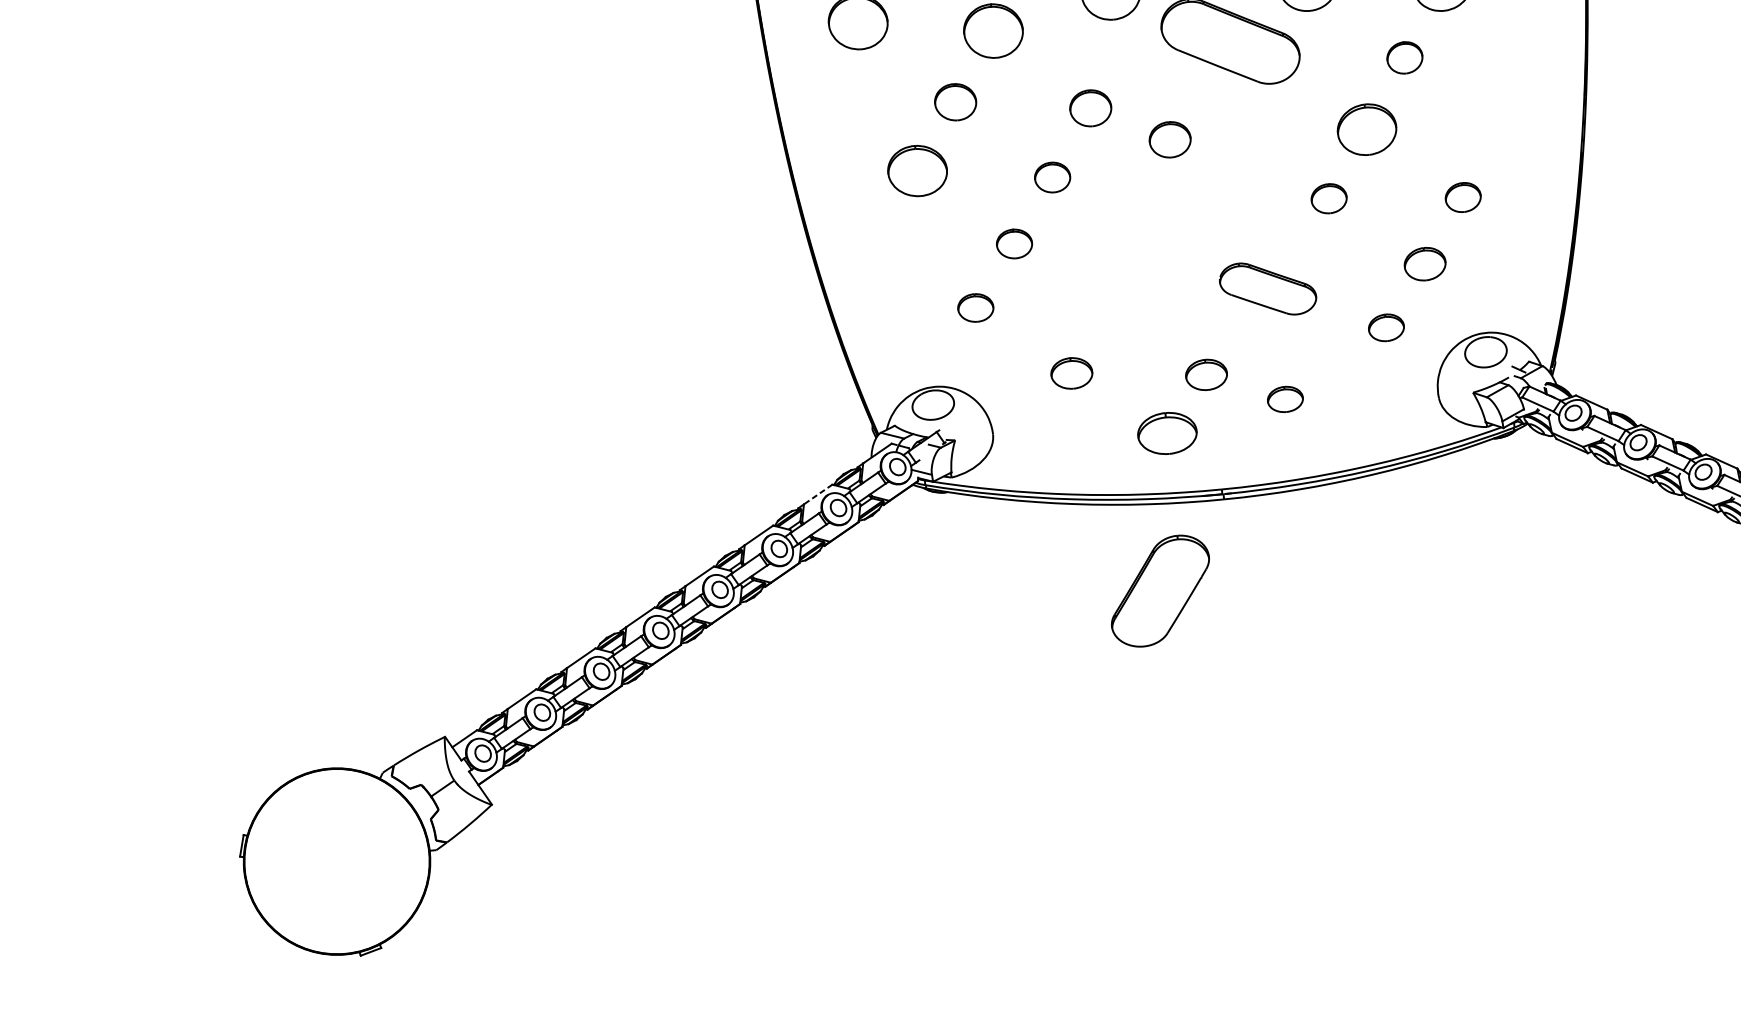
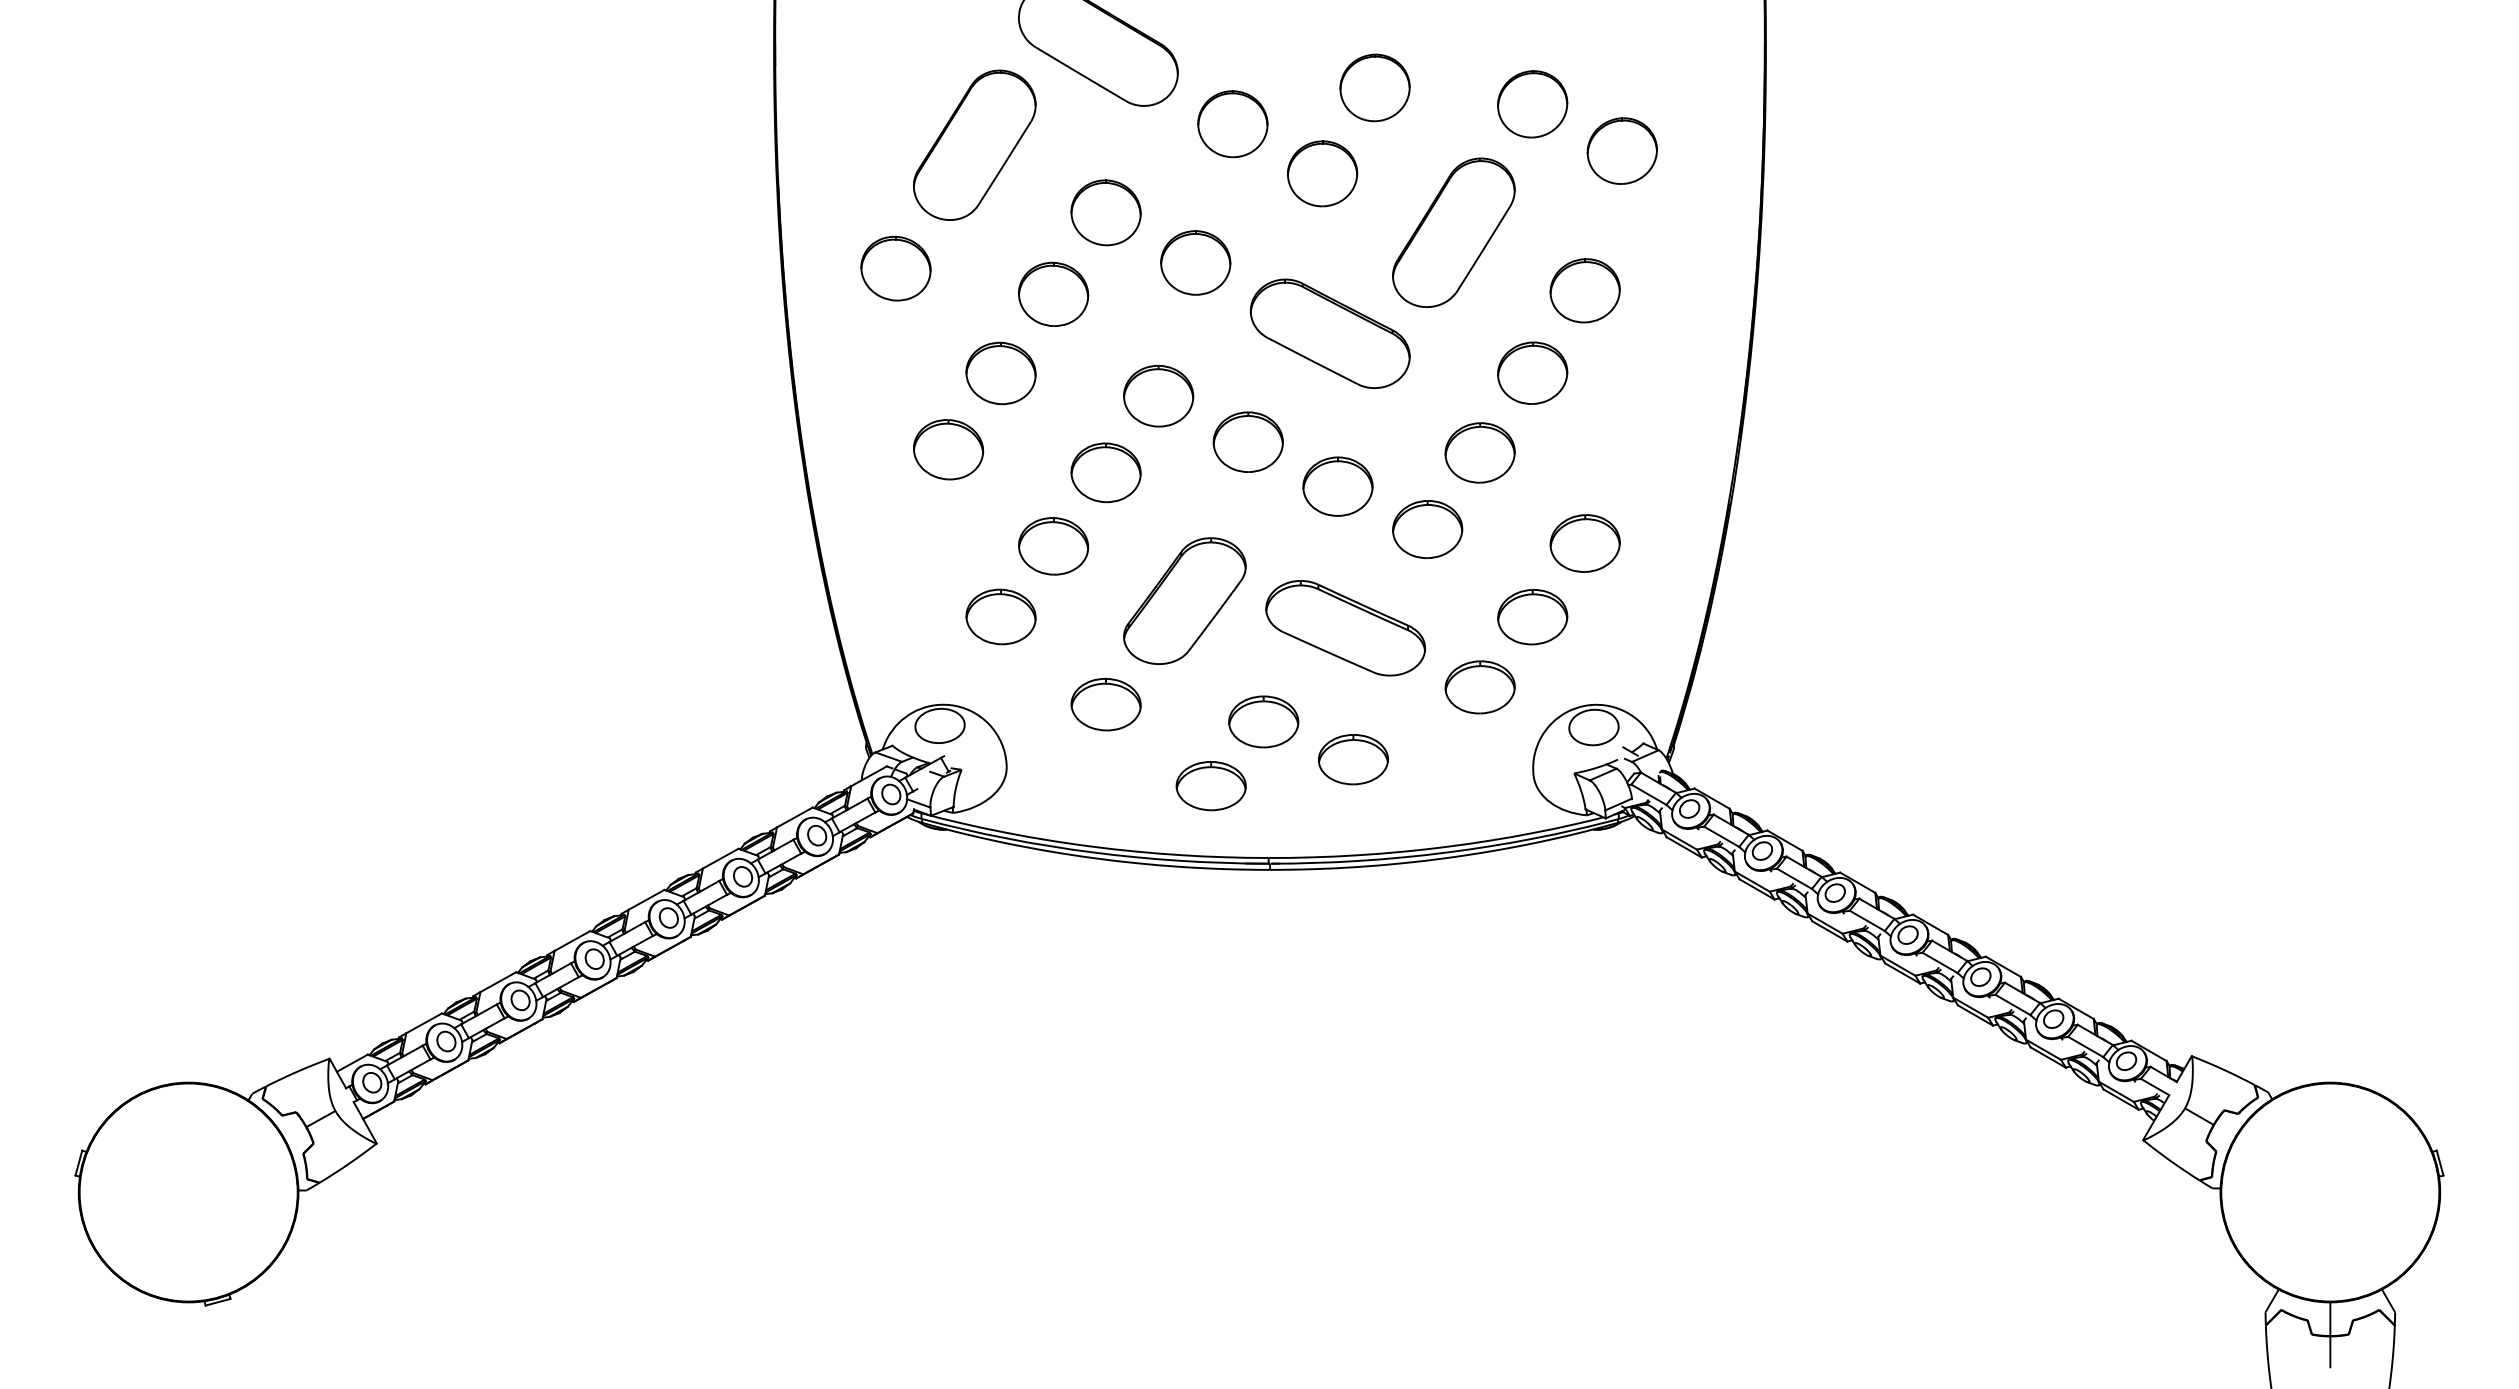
part: (1404, 57) -> (1532, 372), size x1.67
part: (955, 102) -> (1000, 373), size x1.43
part: (1090, 107) -> (1158, 395), size x1.43
part: (1169, 139) -> (1247, 441), size x1.43
part: (1249, 169) -> (1337, 486), added
part: (1052, 177) -> (1105, 472), size x1.67
part: (1462, 197) -> (1584, 543), size x1.67
part: (1328, 198) -> (1427, 529), size x1.67
part: (1014, 244) -> (1053, 546), size x1.67
part: (1424, 264) -> (1532, 617), size x1.43
part: (1267, 289) -> (1345, 628), size x1.43
part: (975, 307) -> (1000, 616), size x1.67
part: (1385, 327) -> (1479, 687), size x1.67
part: (1071, 373) -> (1105, 704), size x1.43
part: (1206, 374) -> (1263, 721), size x1.43
part: (1285, 399) -> (1353, 759), size x1.67
line: (817, 494) -> (794, 817), dashed -> solid
part: (1160, 590) -> (1184, 600), moved

